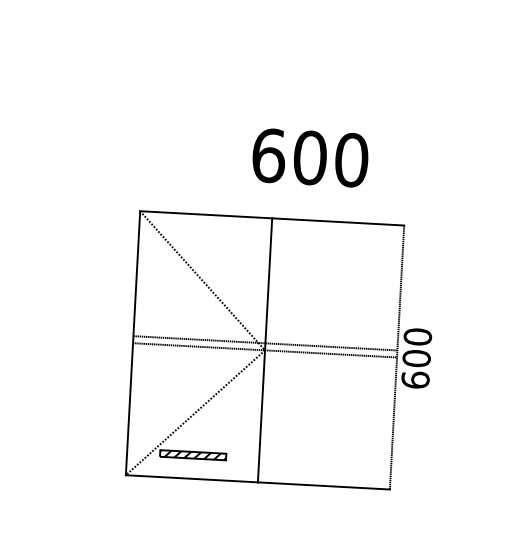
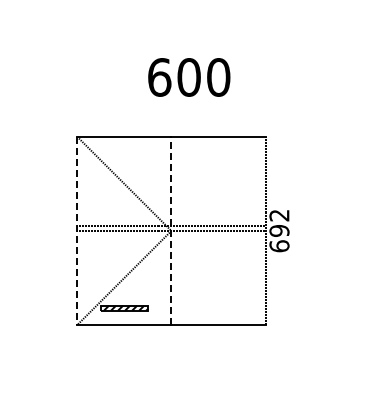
text: (310, 158) -> (189, 77), moved
line: (133, 344) -> (77, 231), solid -> dashed
text: (417, 346) -> (279, 222), 600 -> 692
line: (265, 349) -> (171, 230), solid -> dashed

